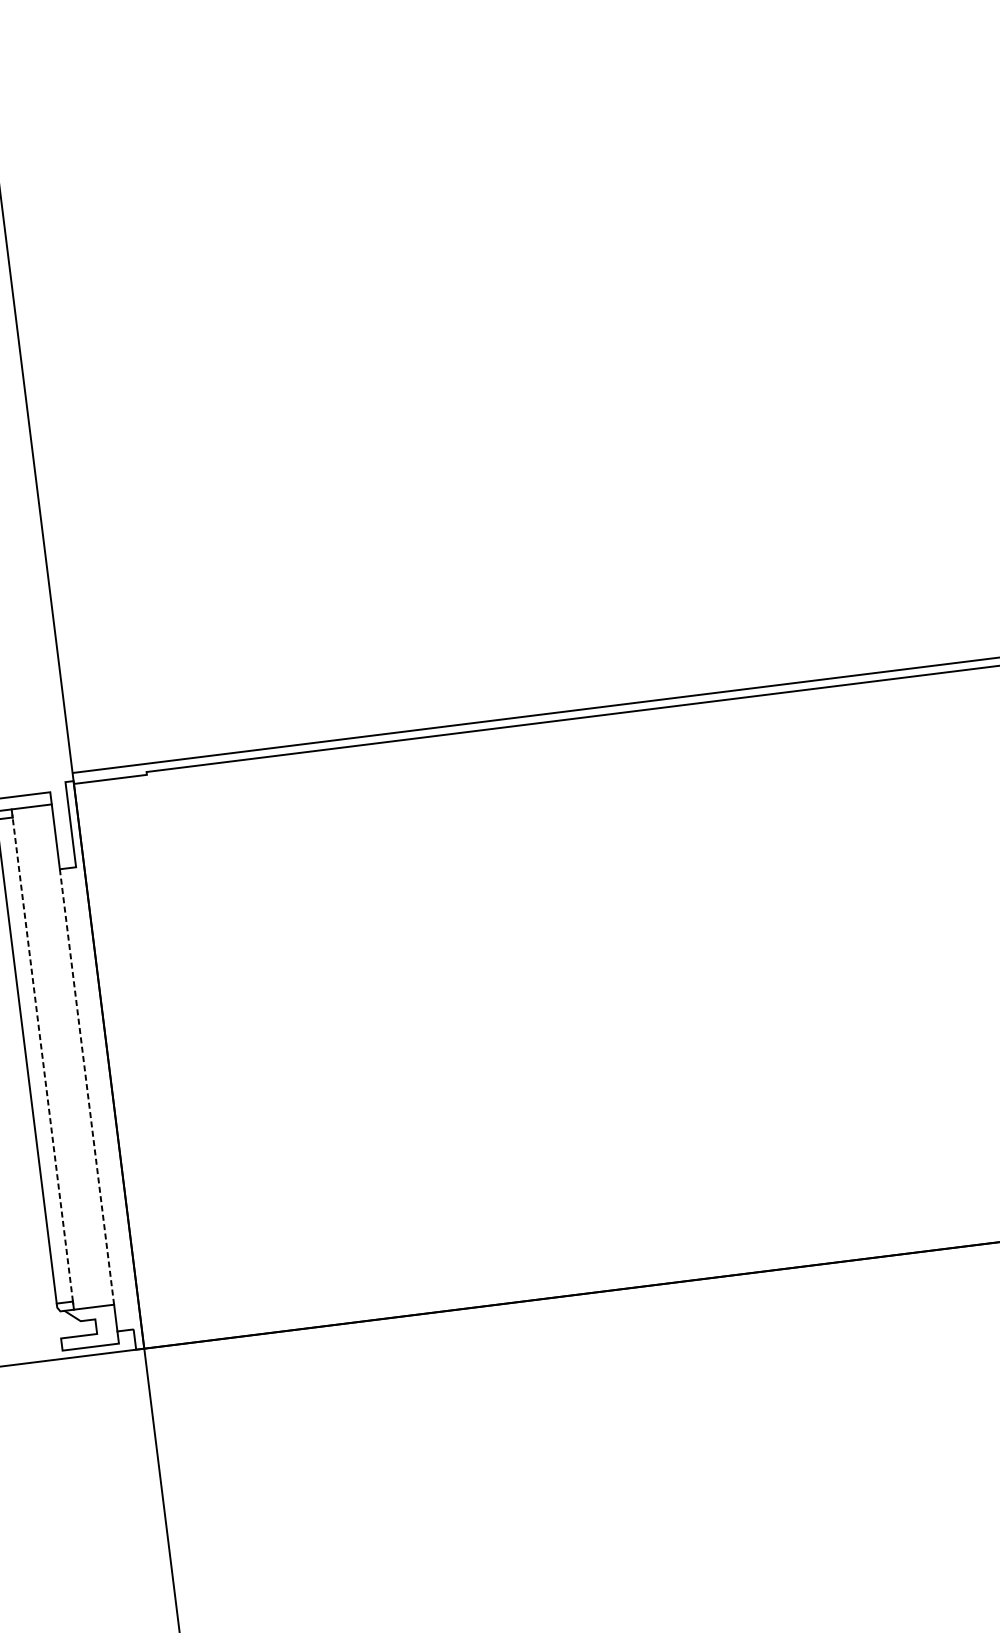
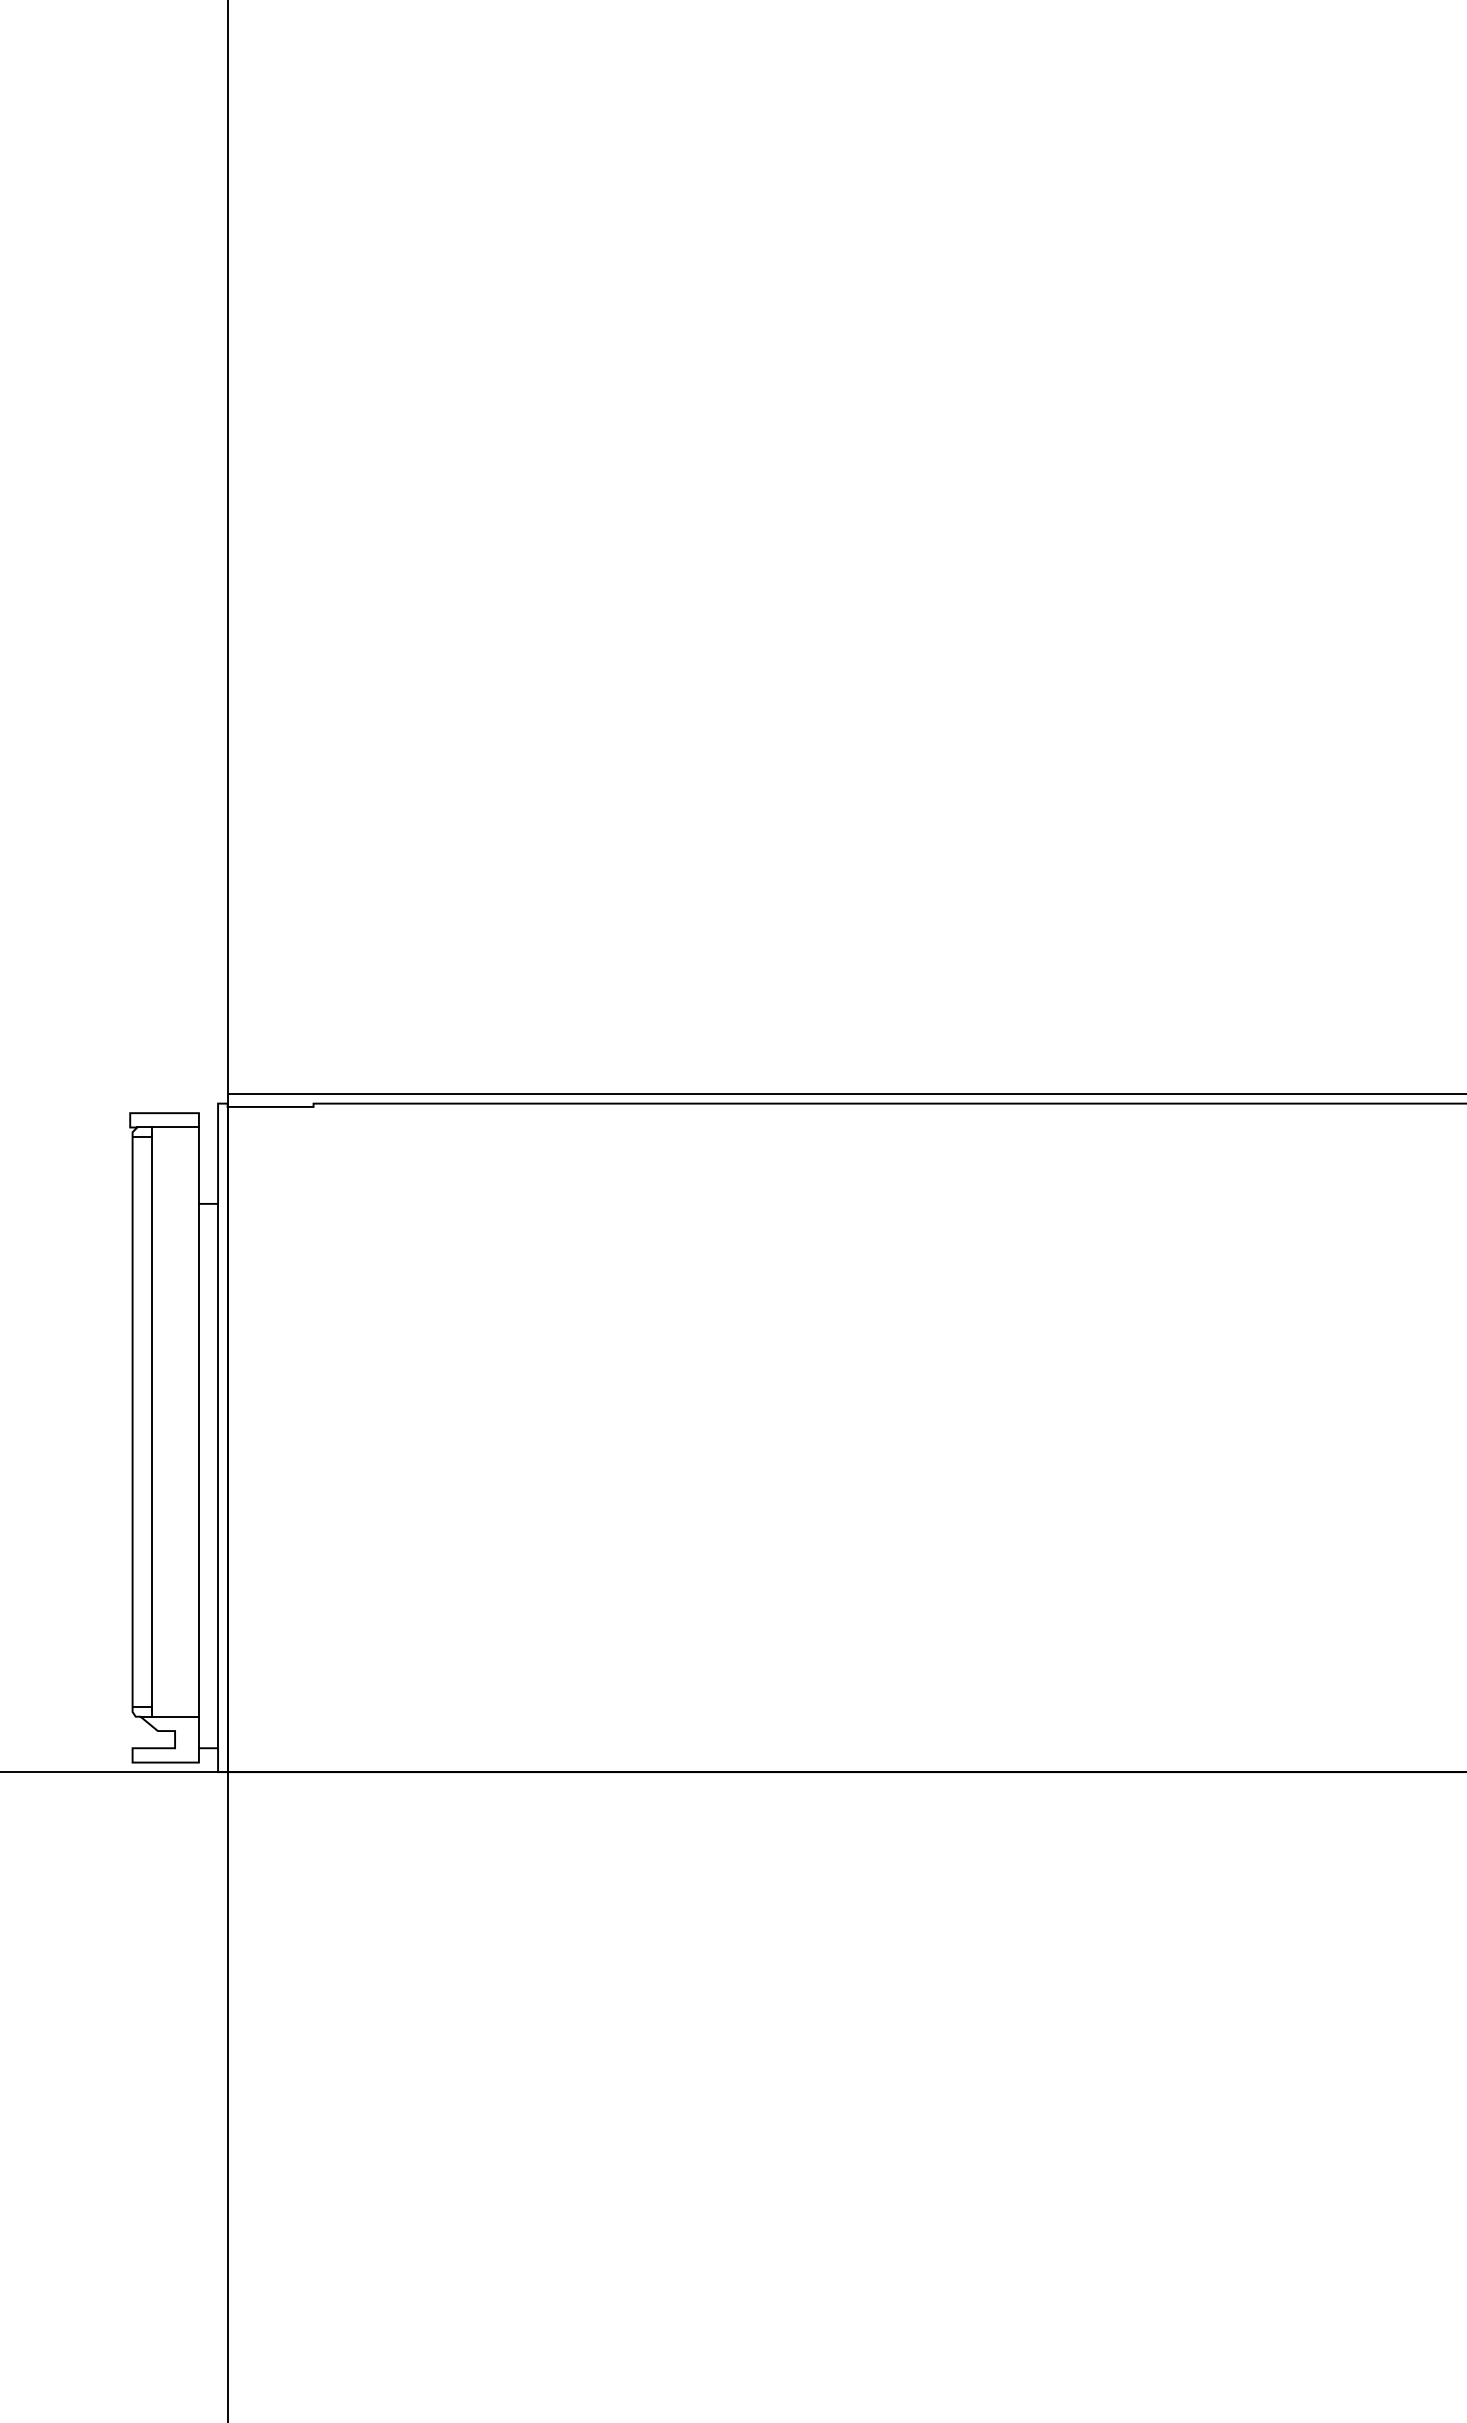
line: (42, 1059) -> (151, 1421), dashed -> solid
line: (86, 1087) -> (198, 1460), dashed -> solid
line: (105, 1097) -> (218, 1475), added

